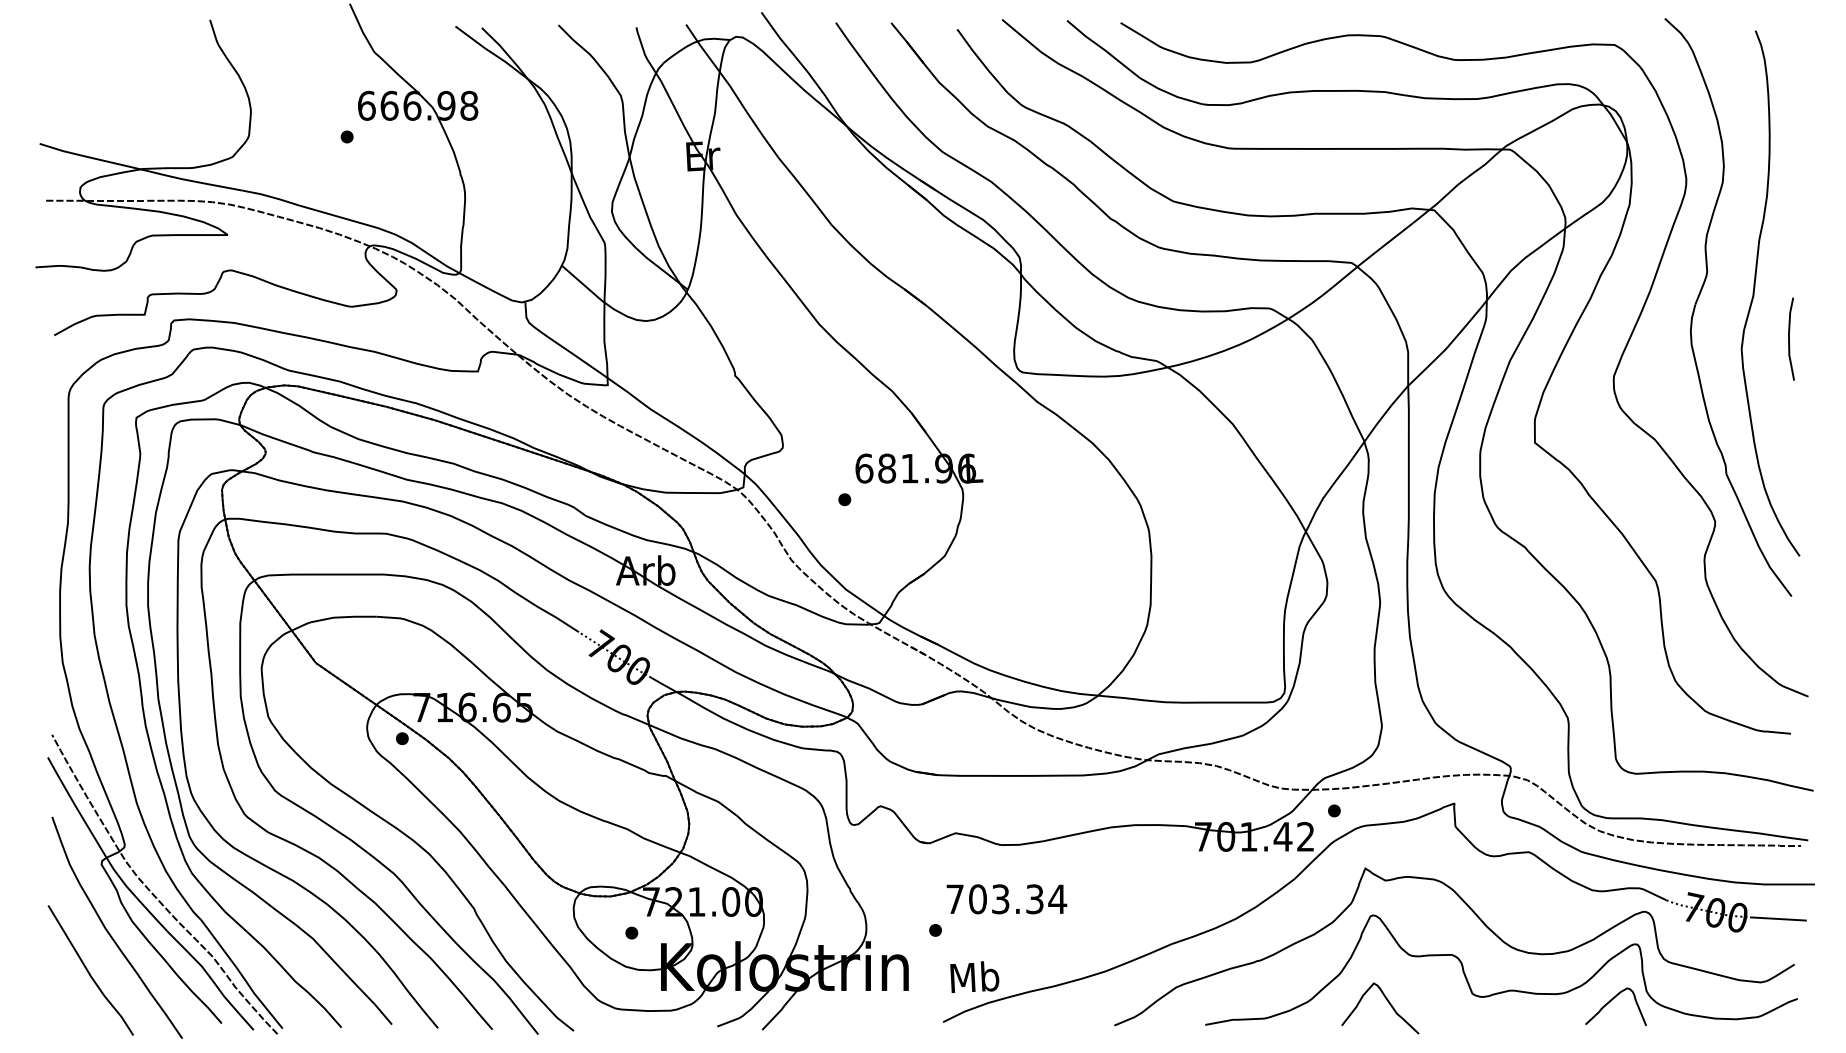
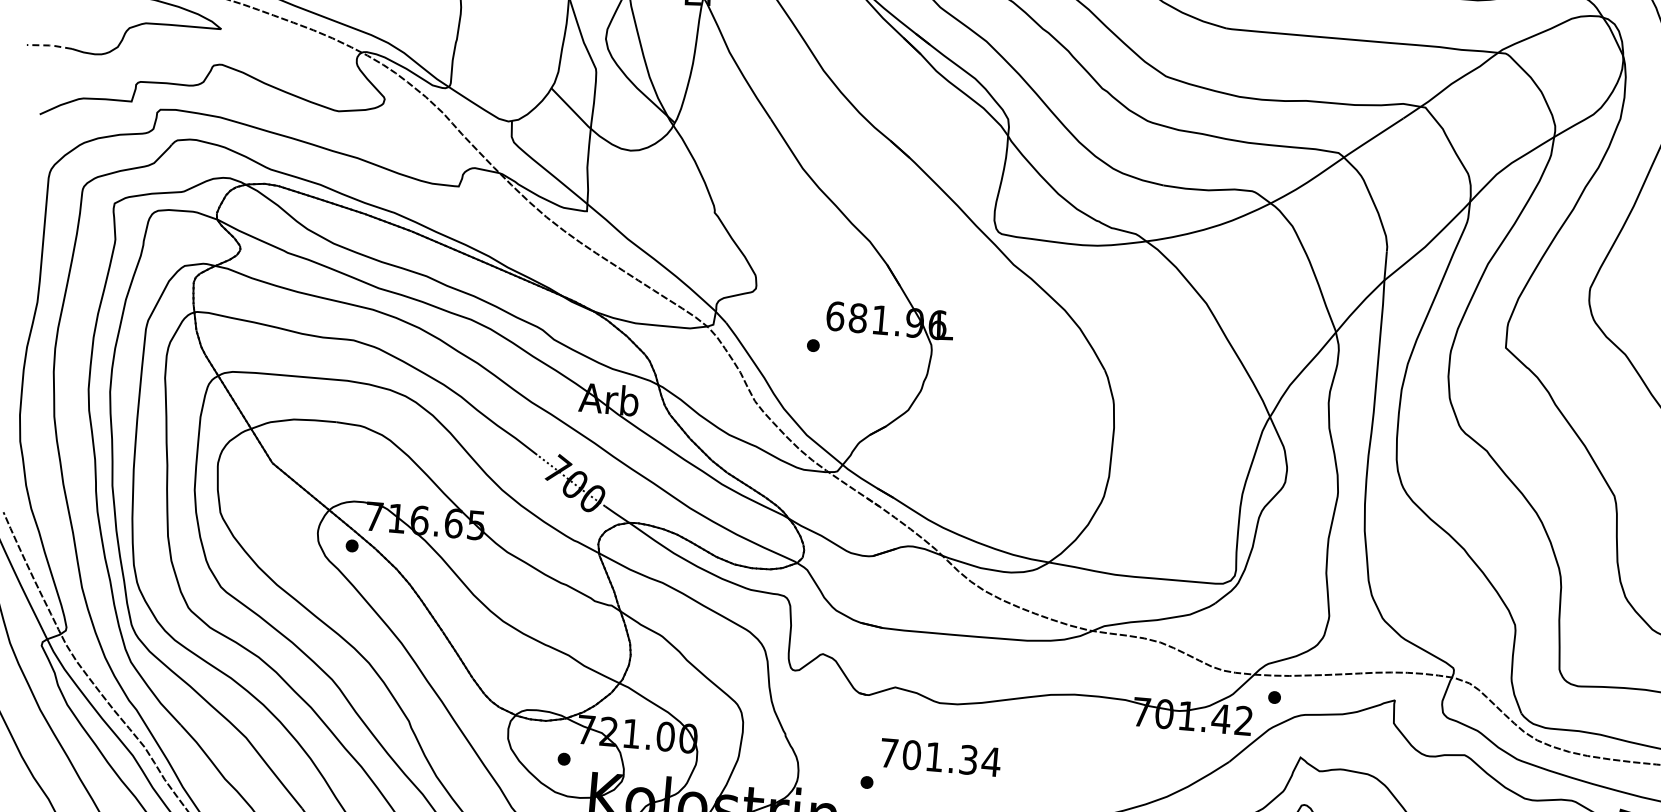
line: (58, 265) -> (49, 45), solid -> dashed
text: (1000, 899) -> (934, 757), 703.34 -> 701.34

